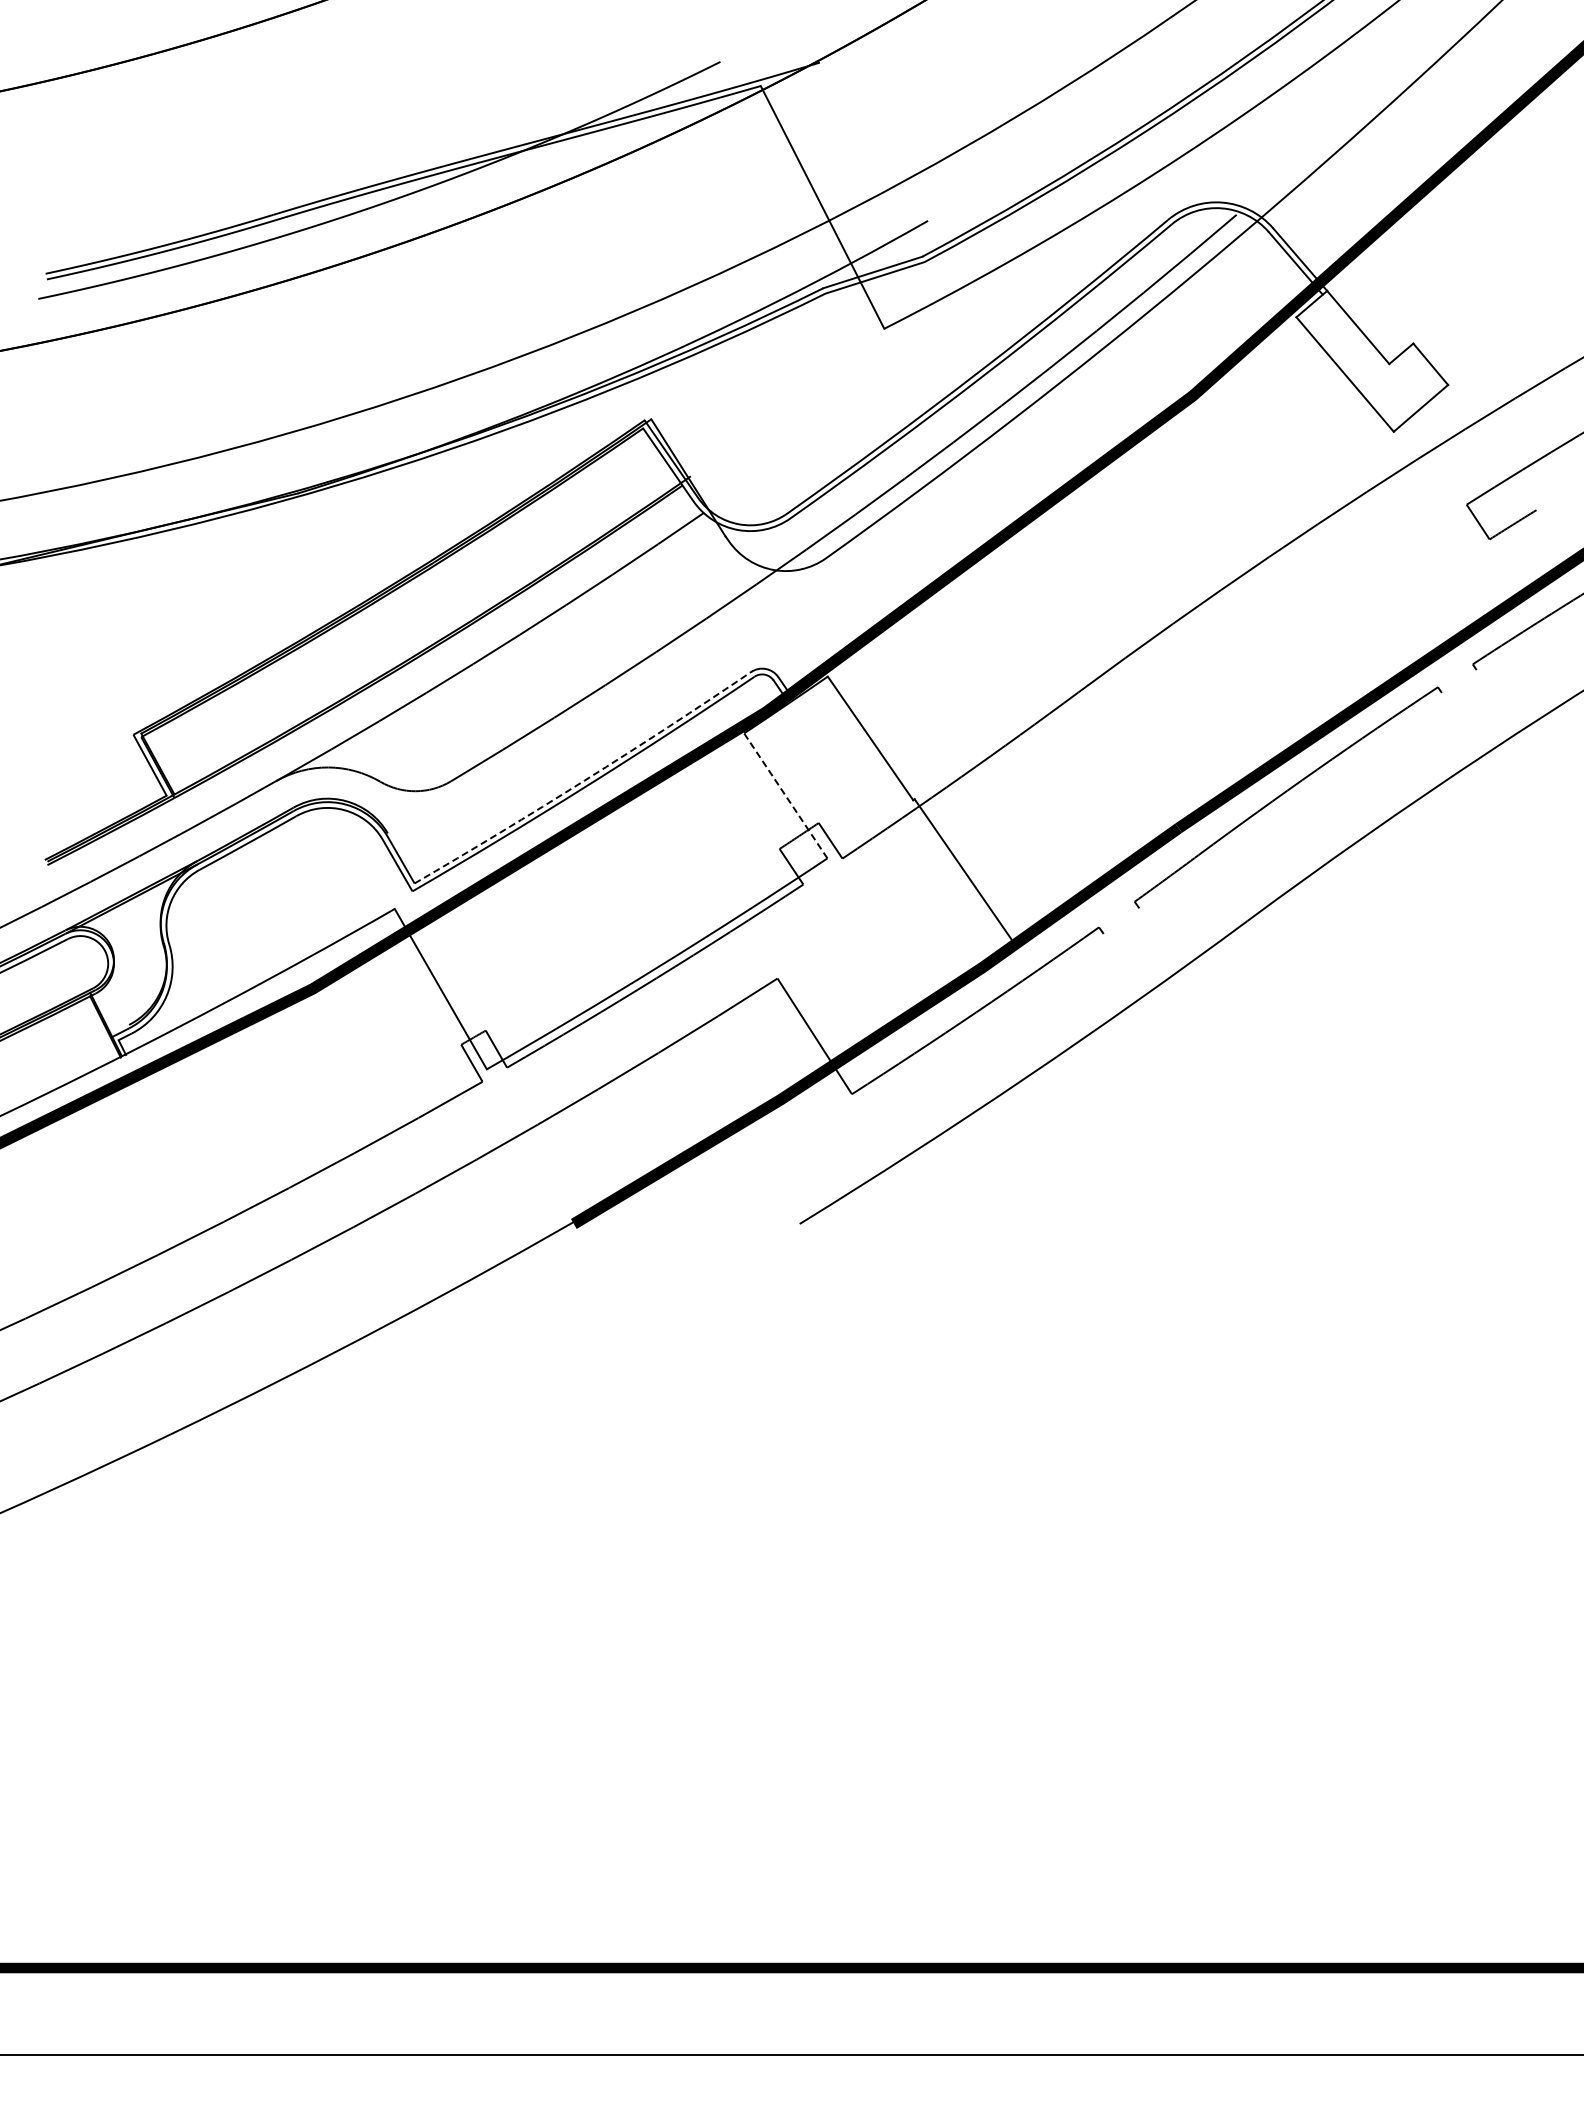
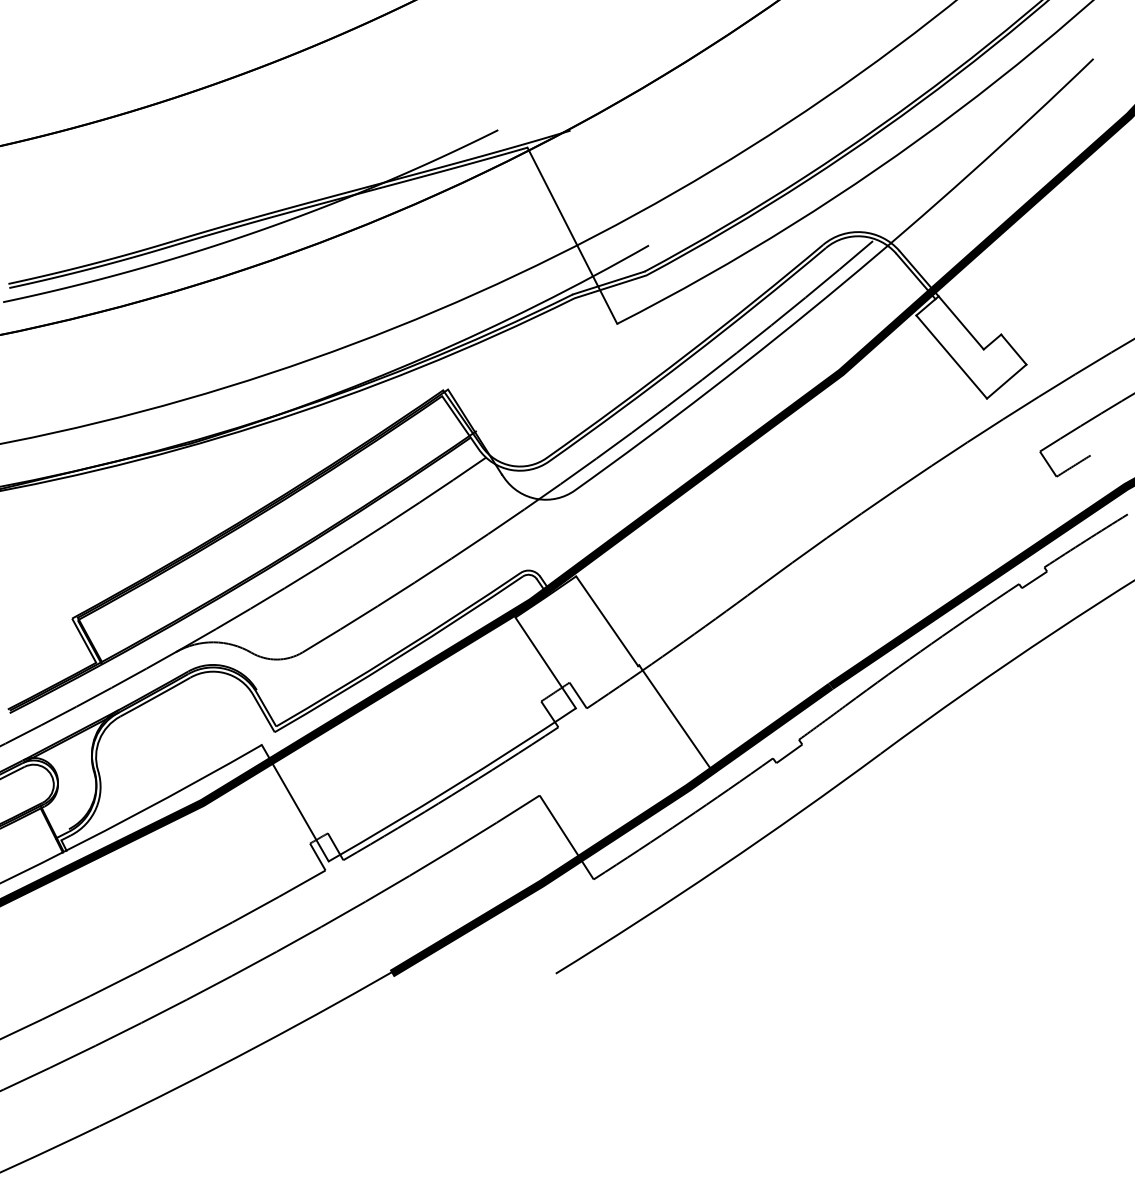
line: (1458, 681) -> (1034, 579), added
arc: (584, 780) -> (399, 651), dashed -> solid
line: (785, 795) -> (545, 662), dashed -> solid
line: (1121, 920) -> (789, 753), added

